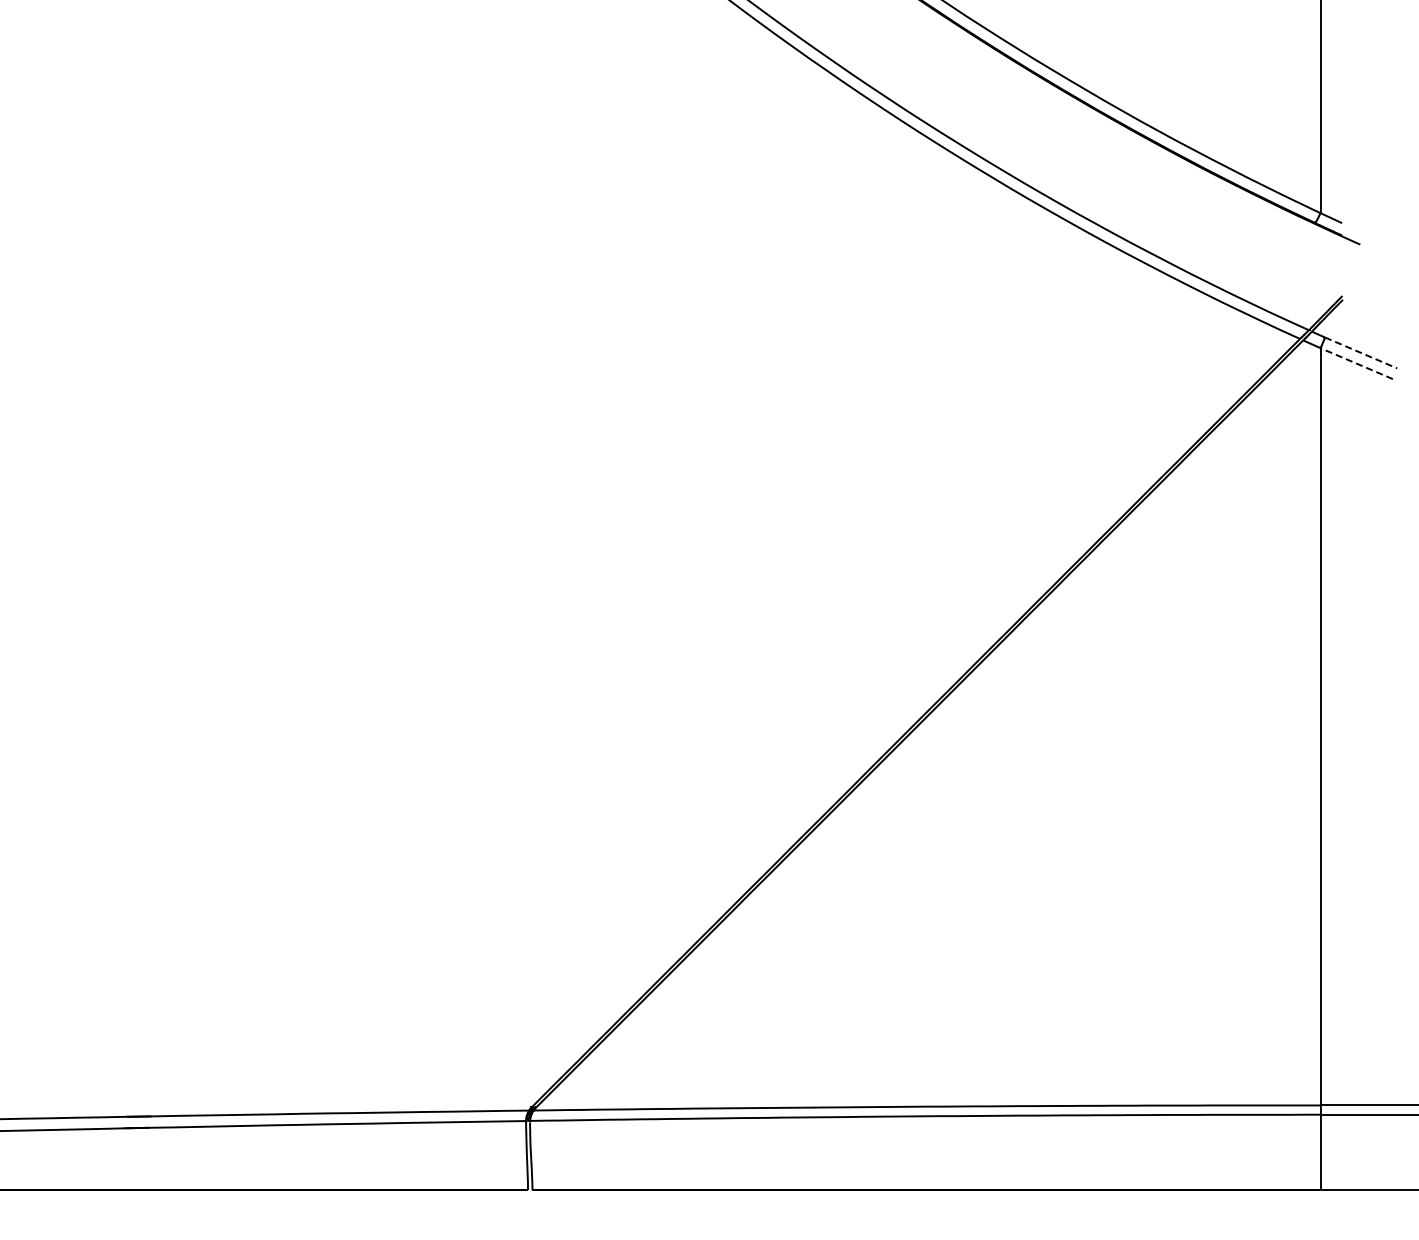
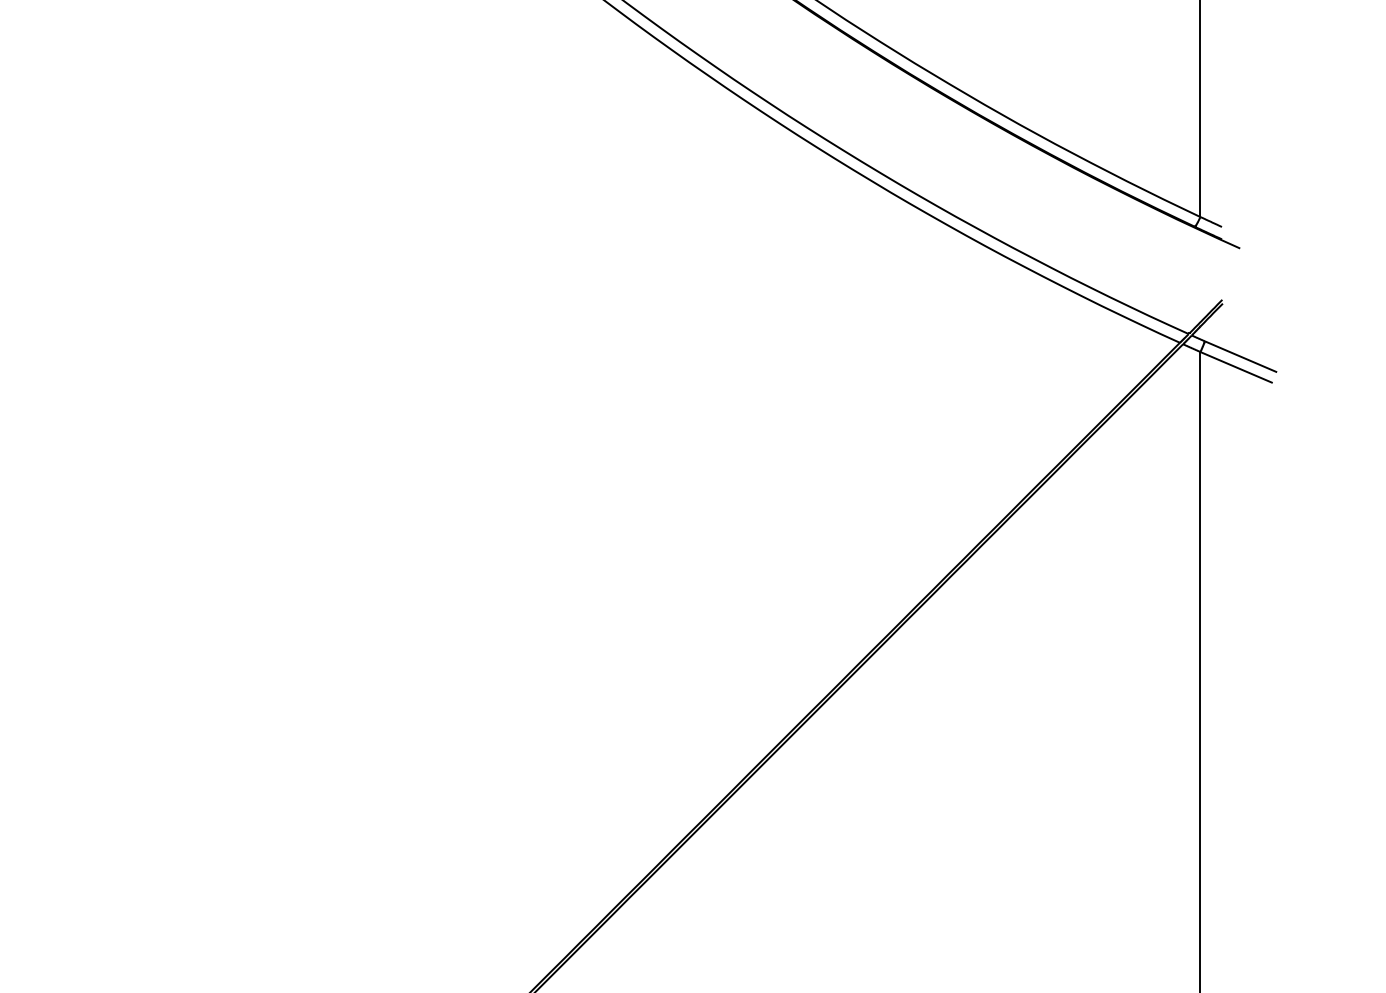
line: (1361, 353) -> (1241, 357), dashed -> solid
line: (1356, 363) -> (1236, 367), dashed -> solid

